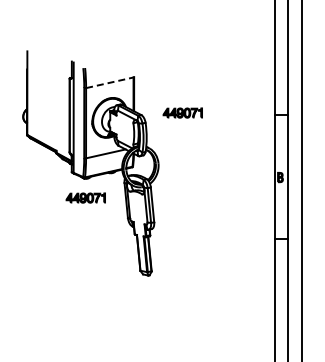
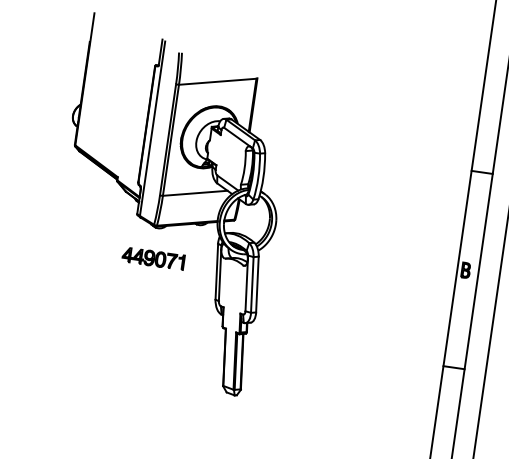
line: (110, 82) -> (218, 81), dashed -> solid
part: (182, 112) -> (325, 145), removed

